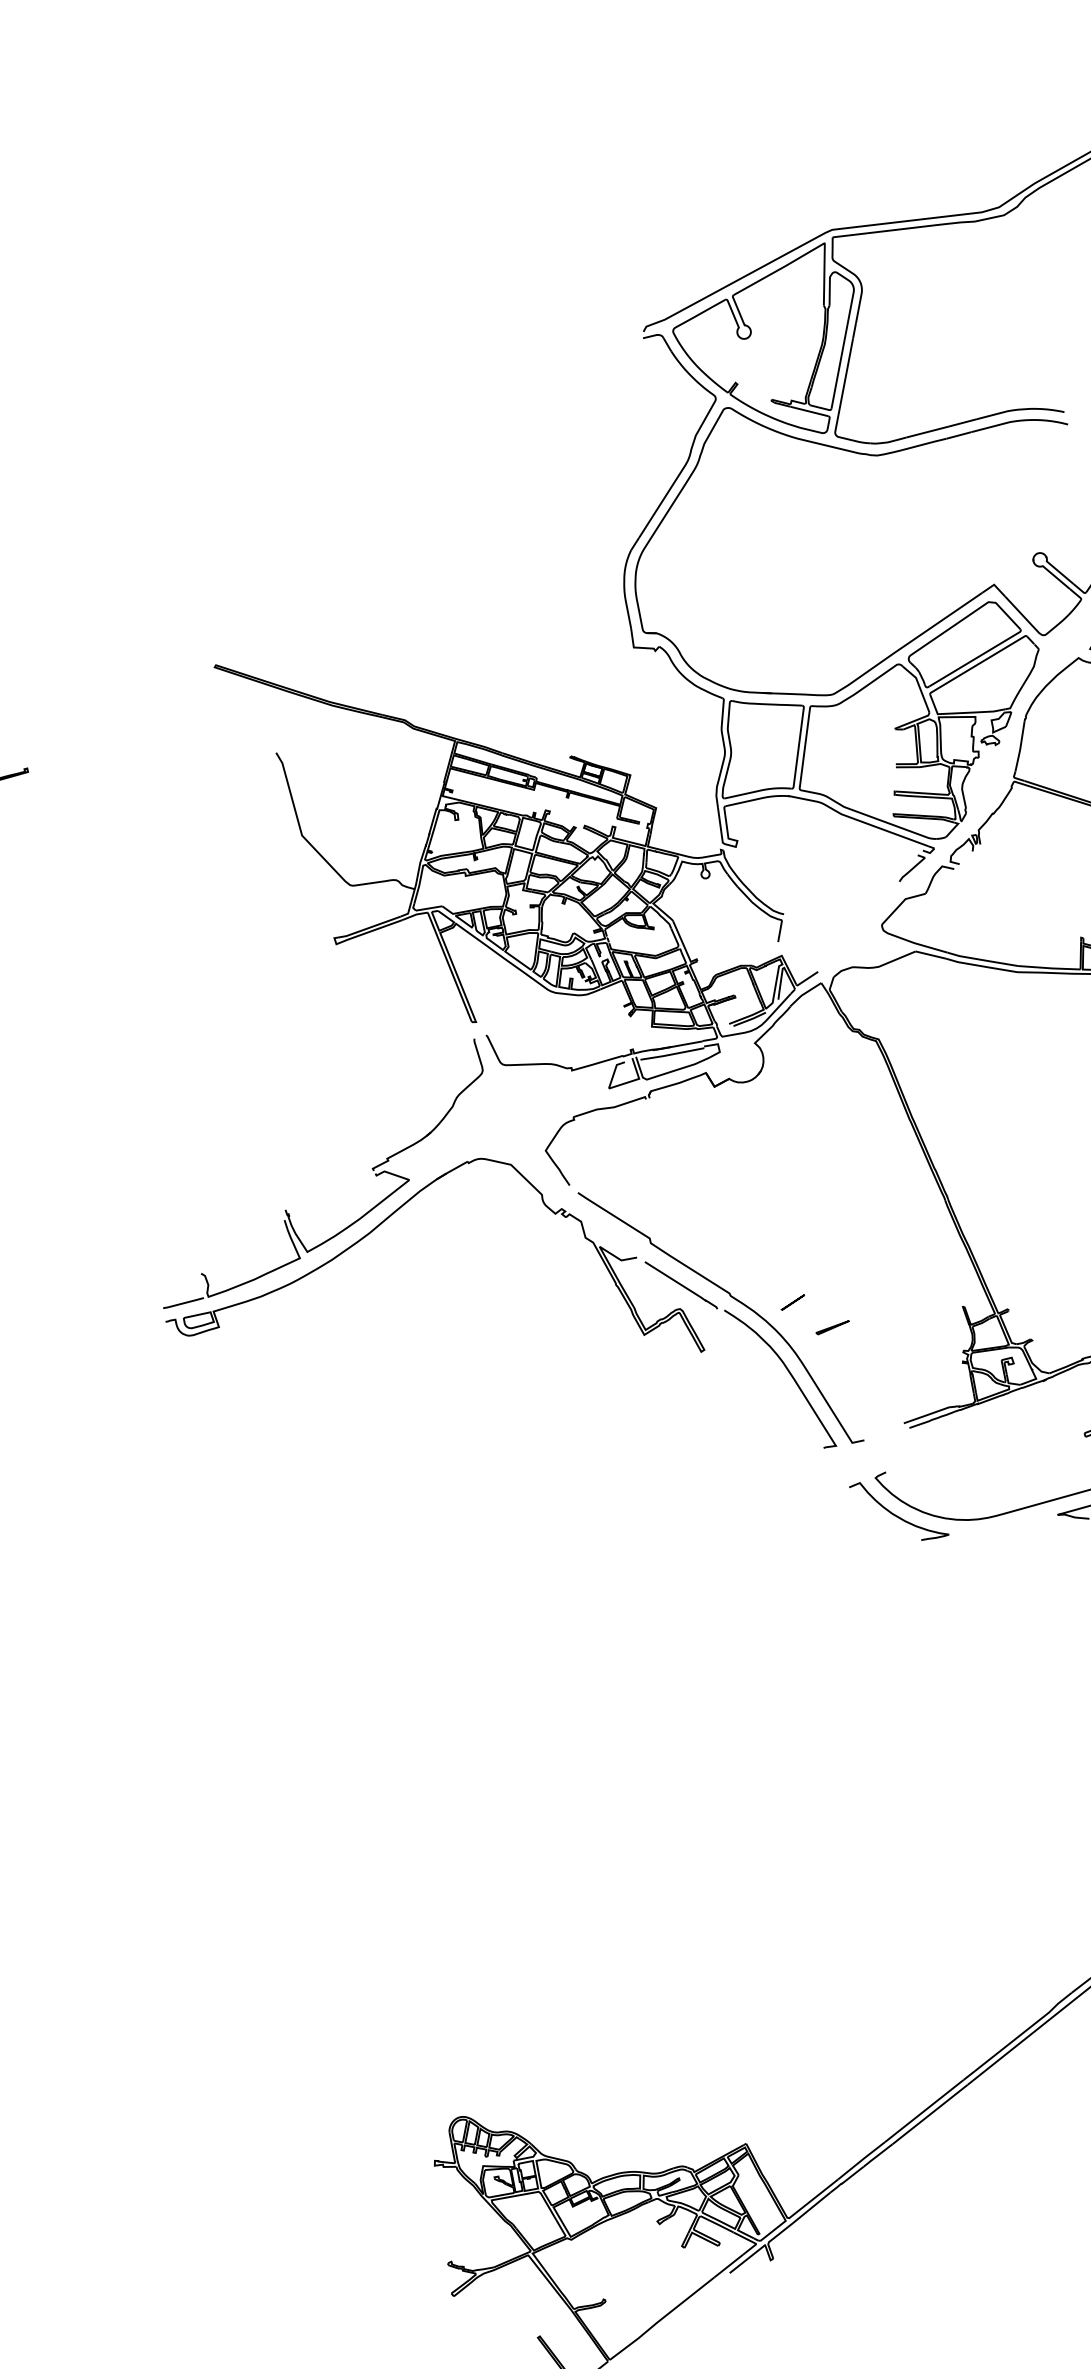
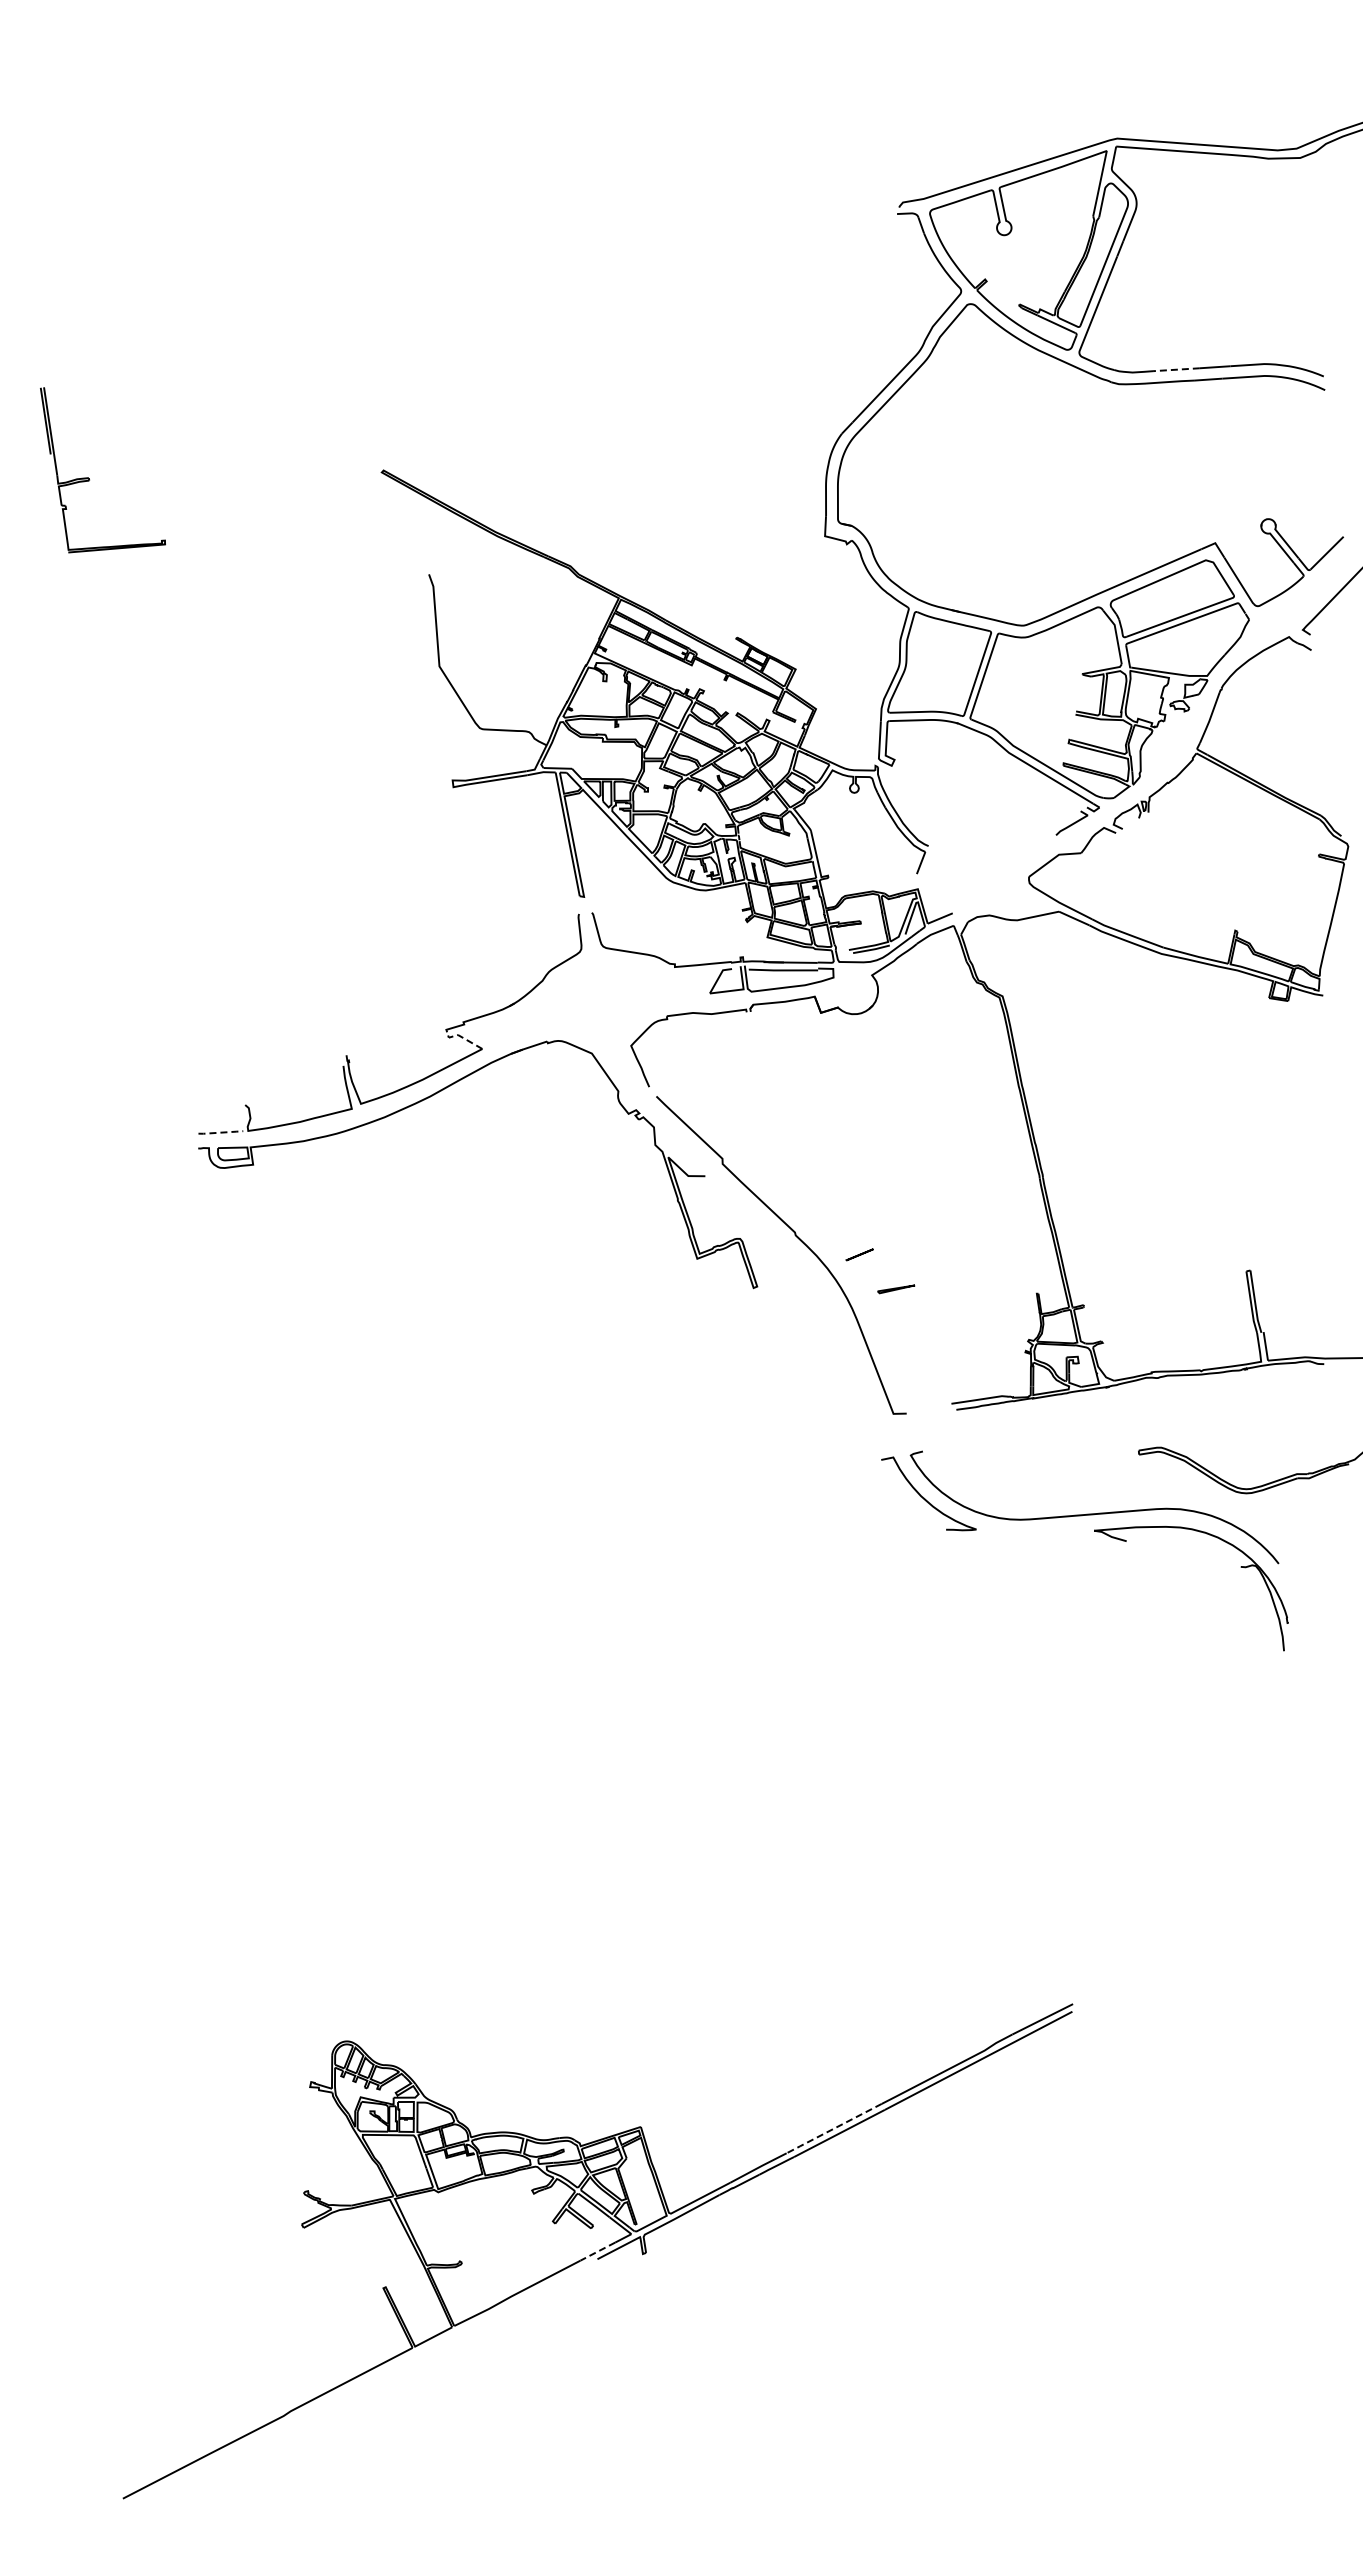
line: (926, 431) -> (1175, 369), solid -> dashed
line: (390, 1173) -> (463, 1038), solid -> dashed
line: (184, 1303) -> (221, 1132), solid -> dashed
part: (757, 1335) -> (815, 1282), removed
line: (922, 2112) -> (832, 2129), solid -> dashed
line: (728, 2266) -> (597, 2251), solid -> dashed

